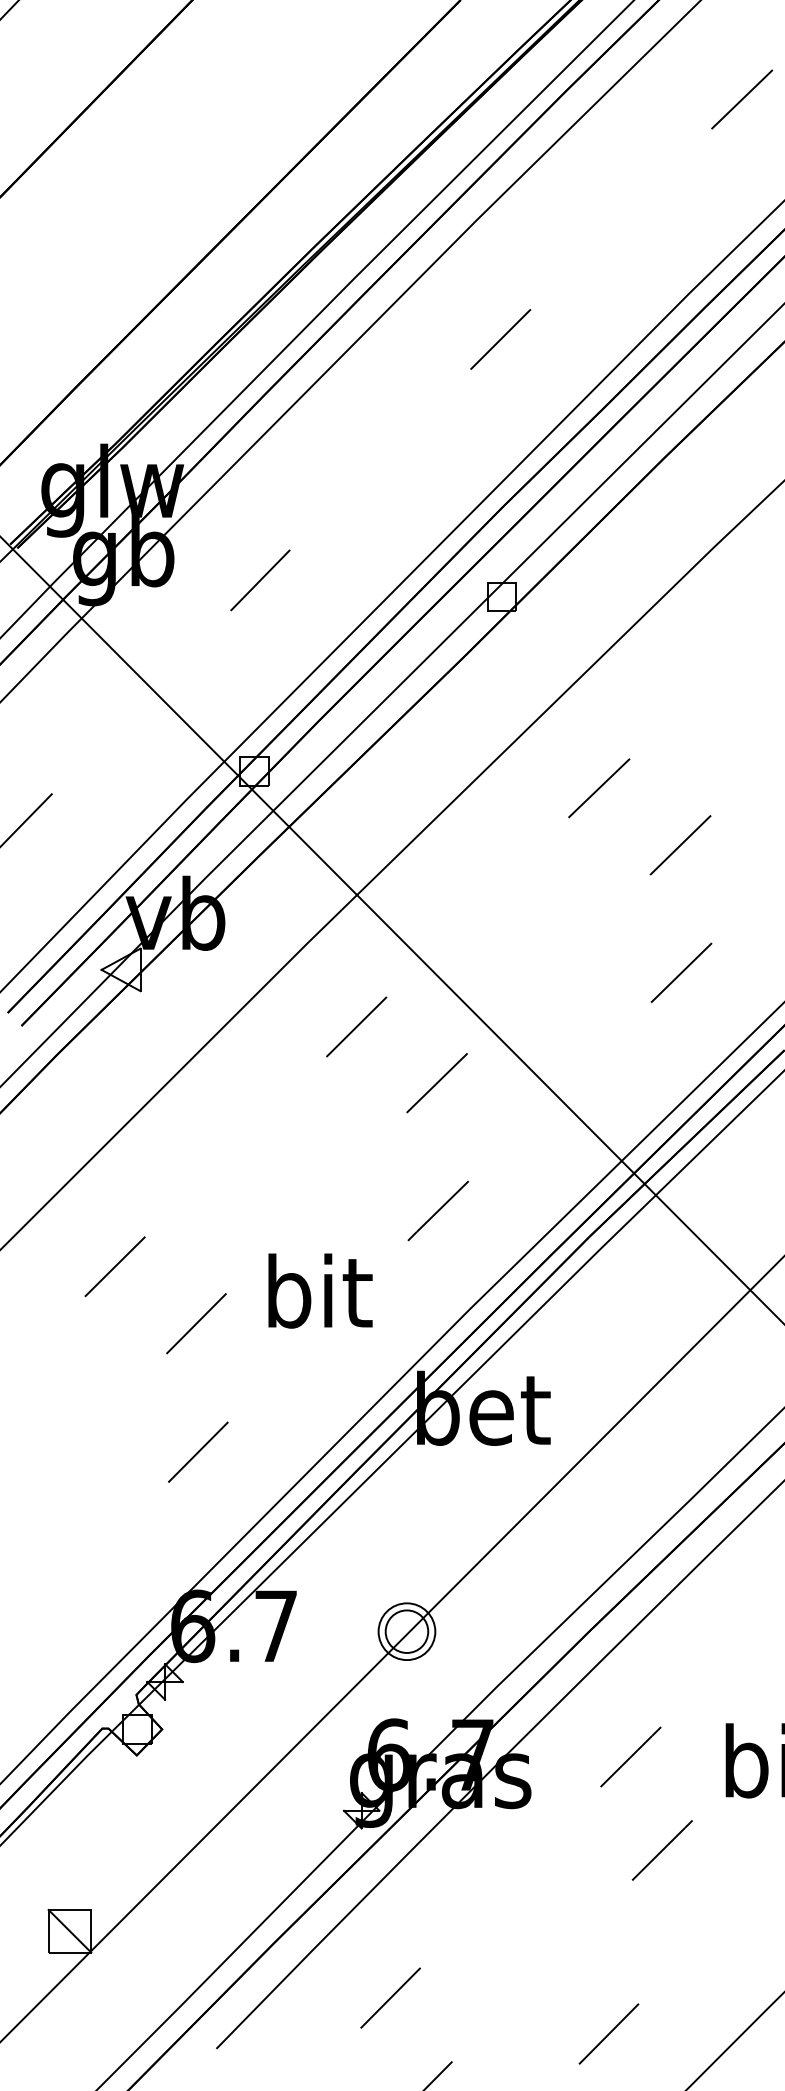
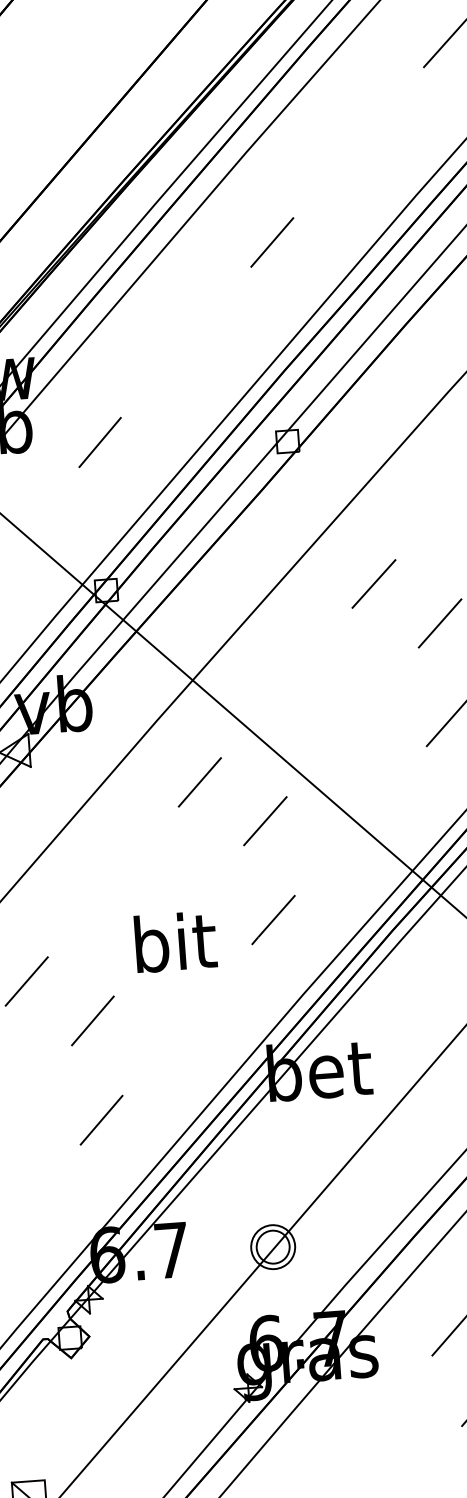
text: (320, 1290) -> (175, 941), moved

